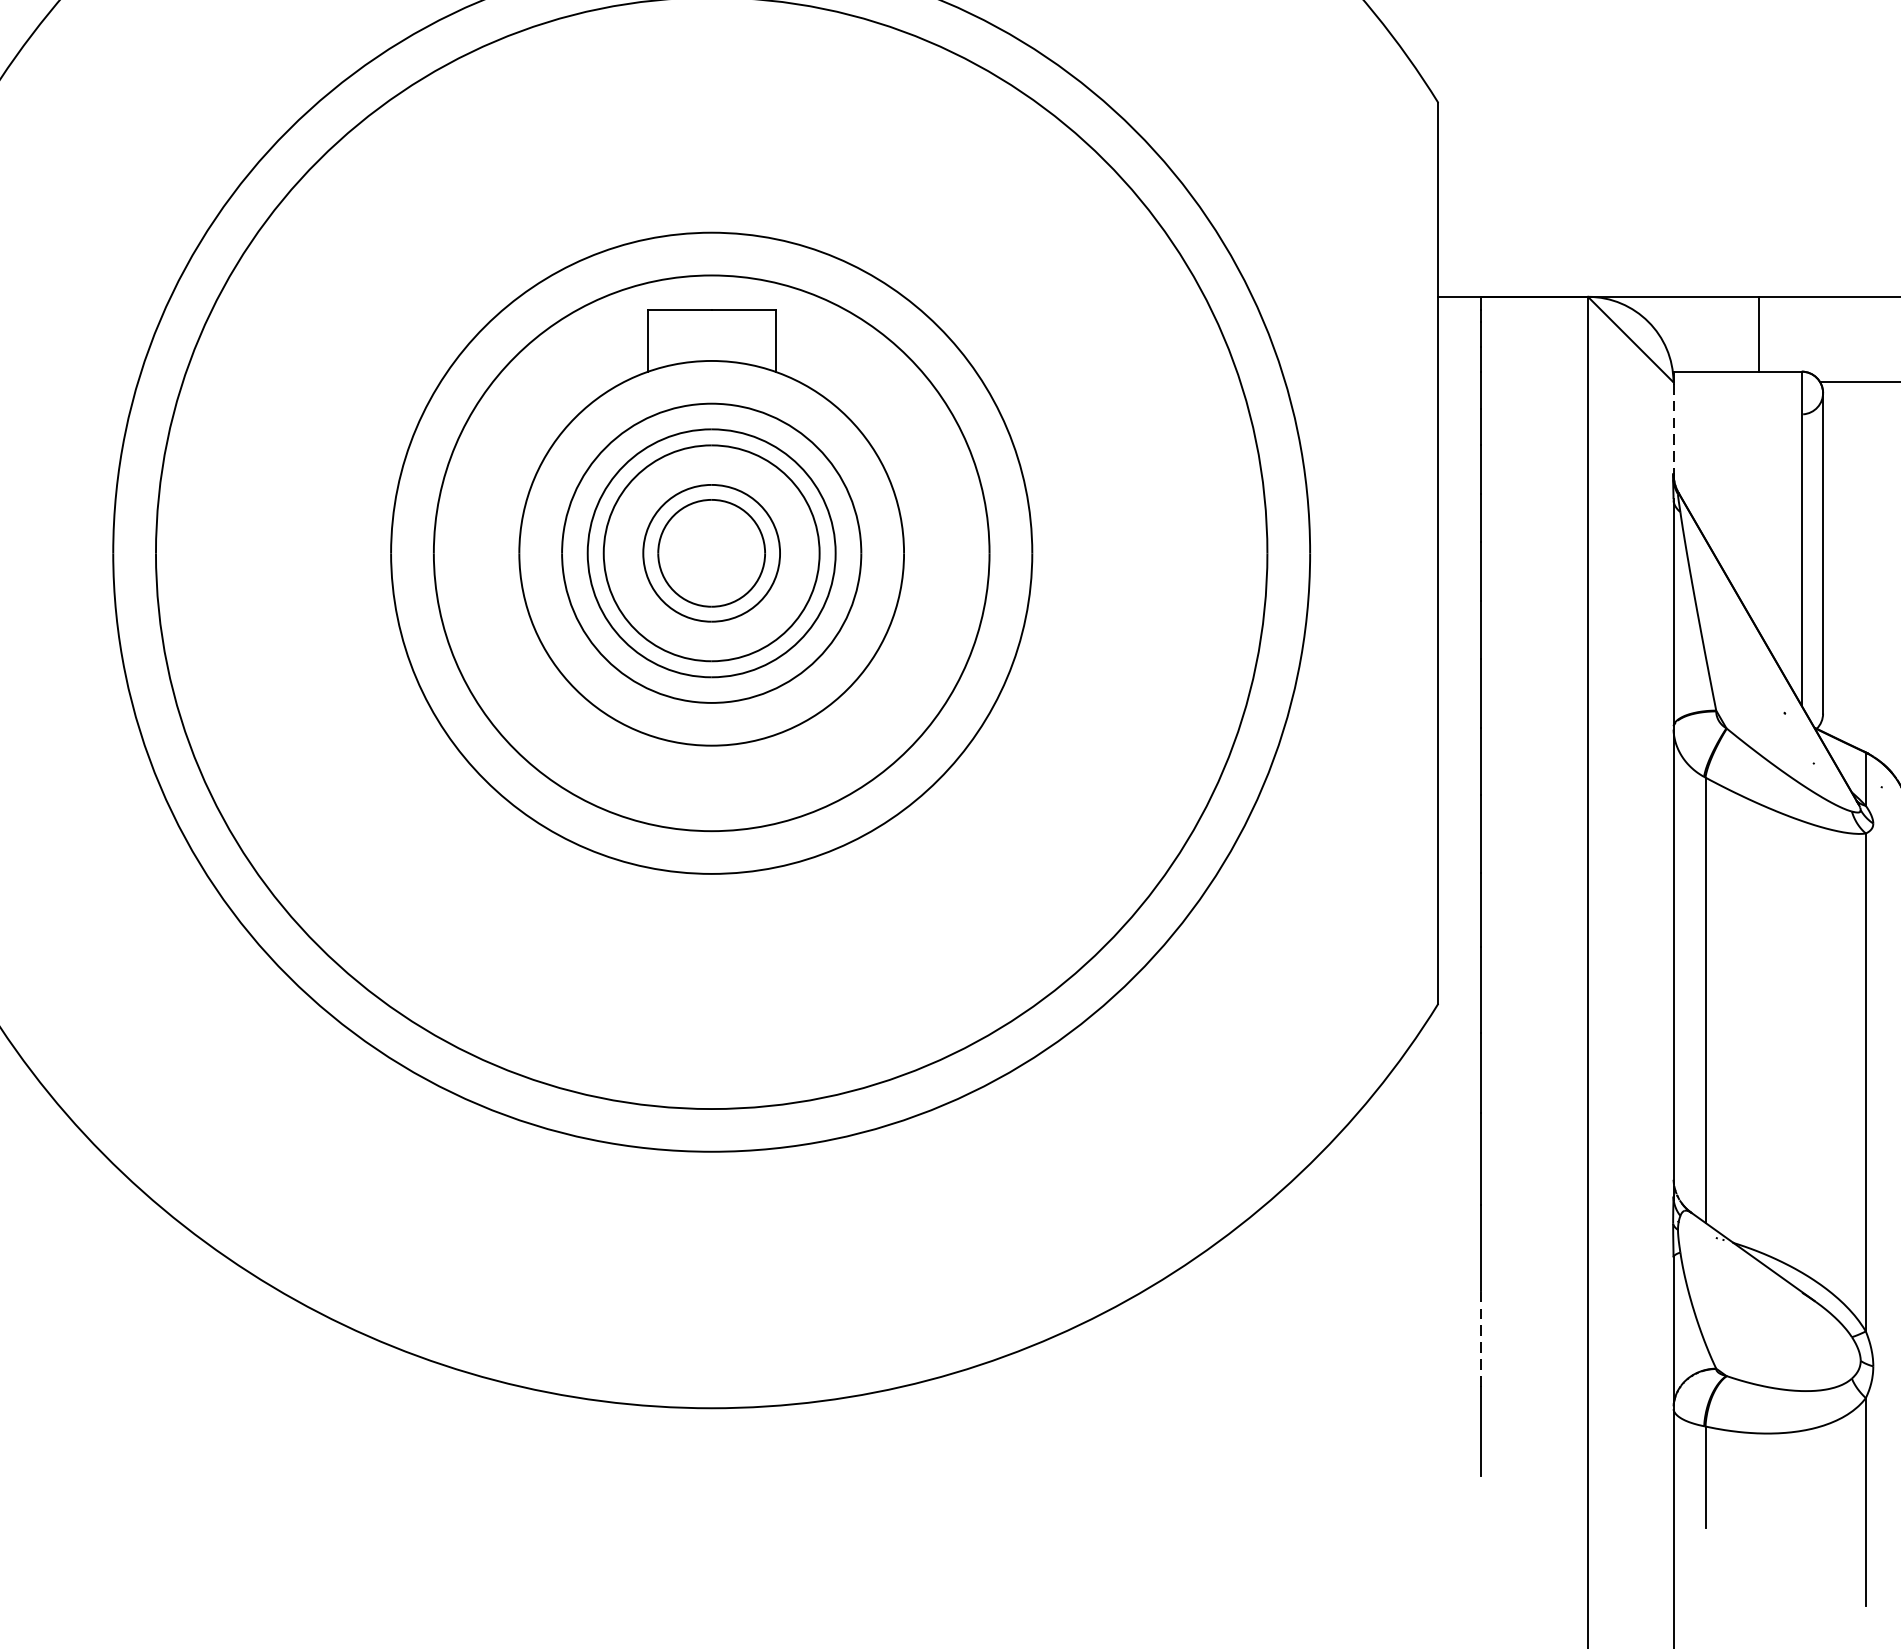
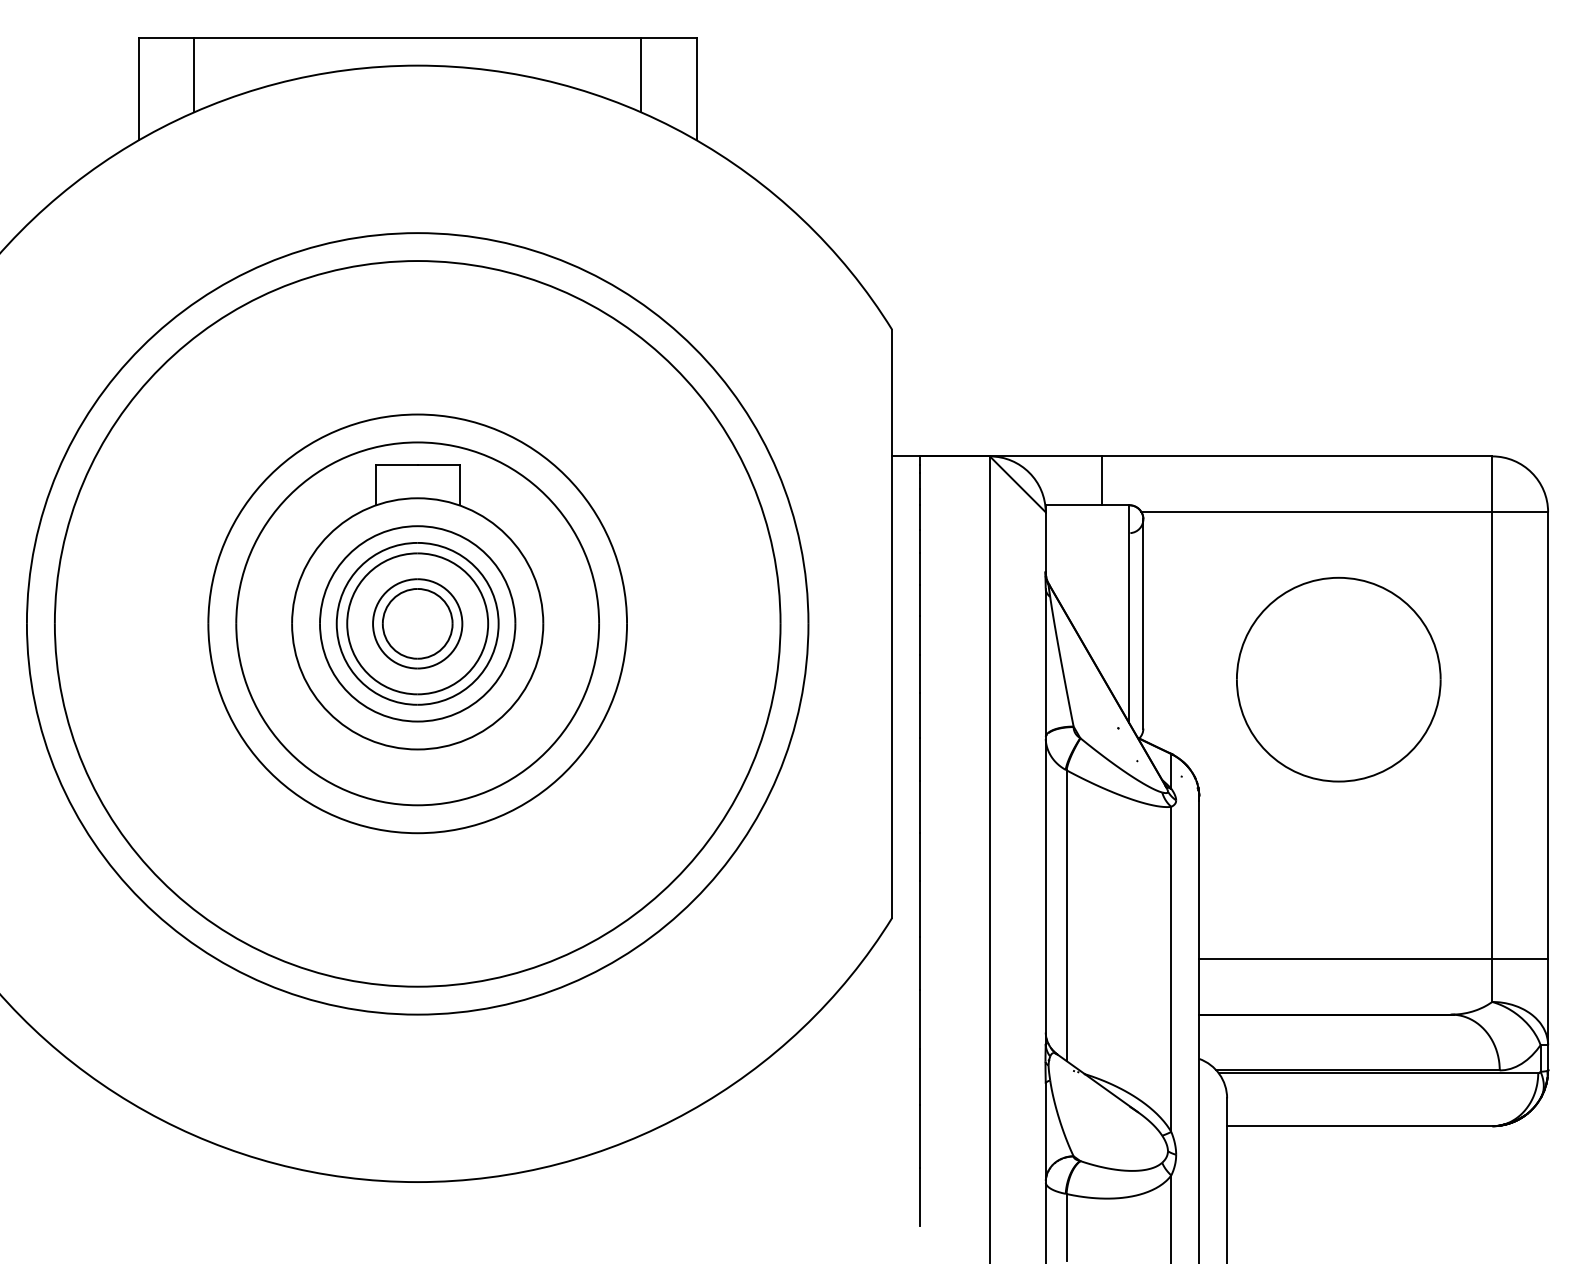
line: (1673, 430) -> (1045, 543), dashed -> solid
line: (1481, 1338) -> (920, 1136), dashed -> solid

